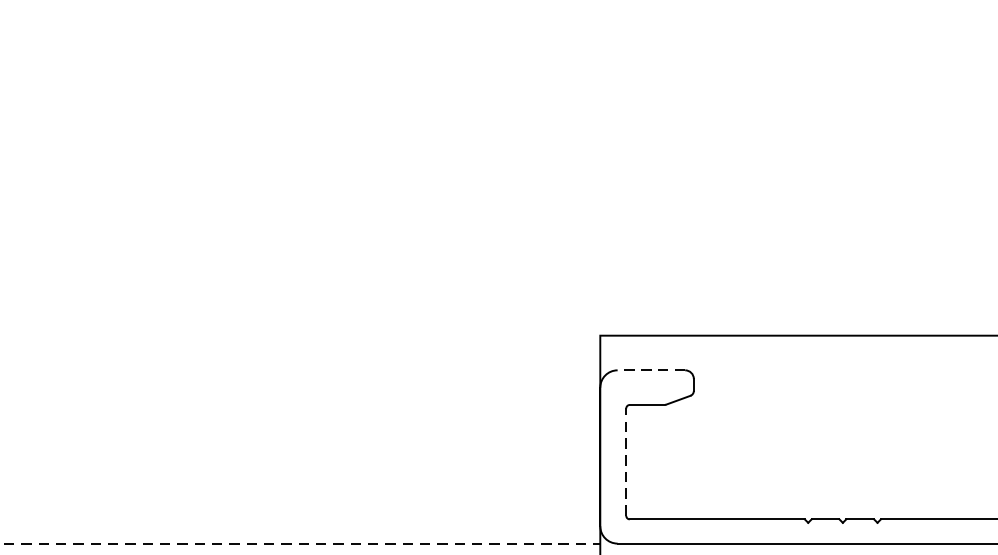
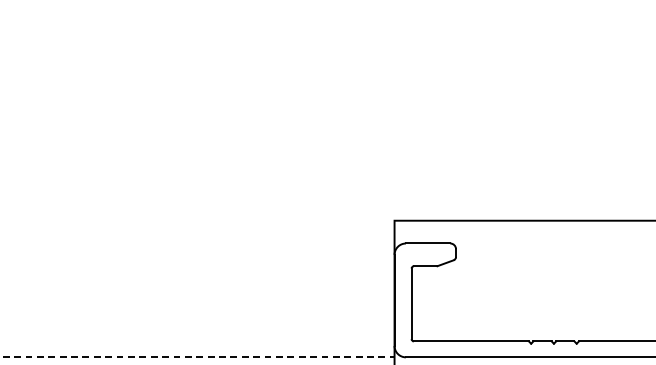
line: (650, 370) -> (427, 243), dashed -> solid
line: (626, 461) -> (411, 303), dashed -> solid

